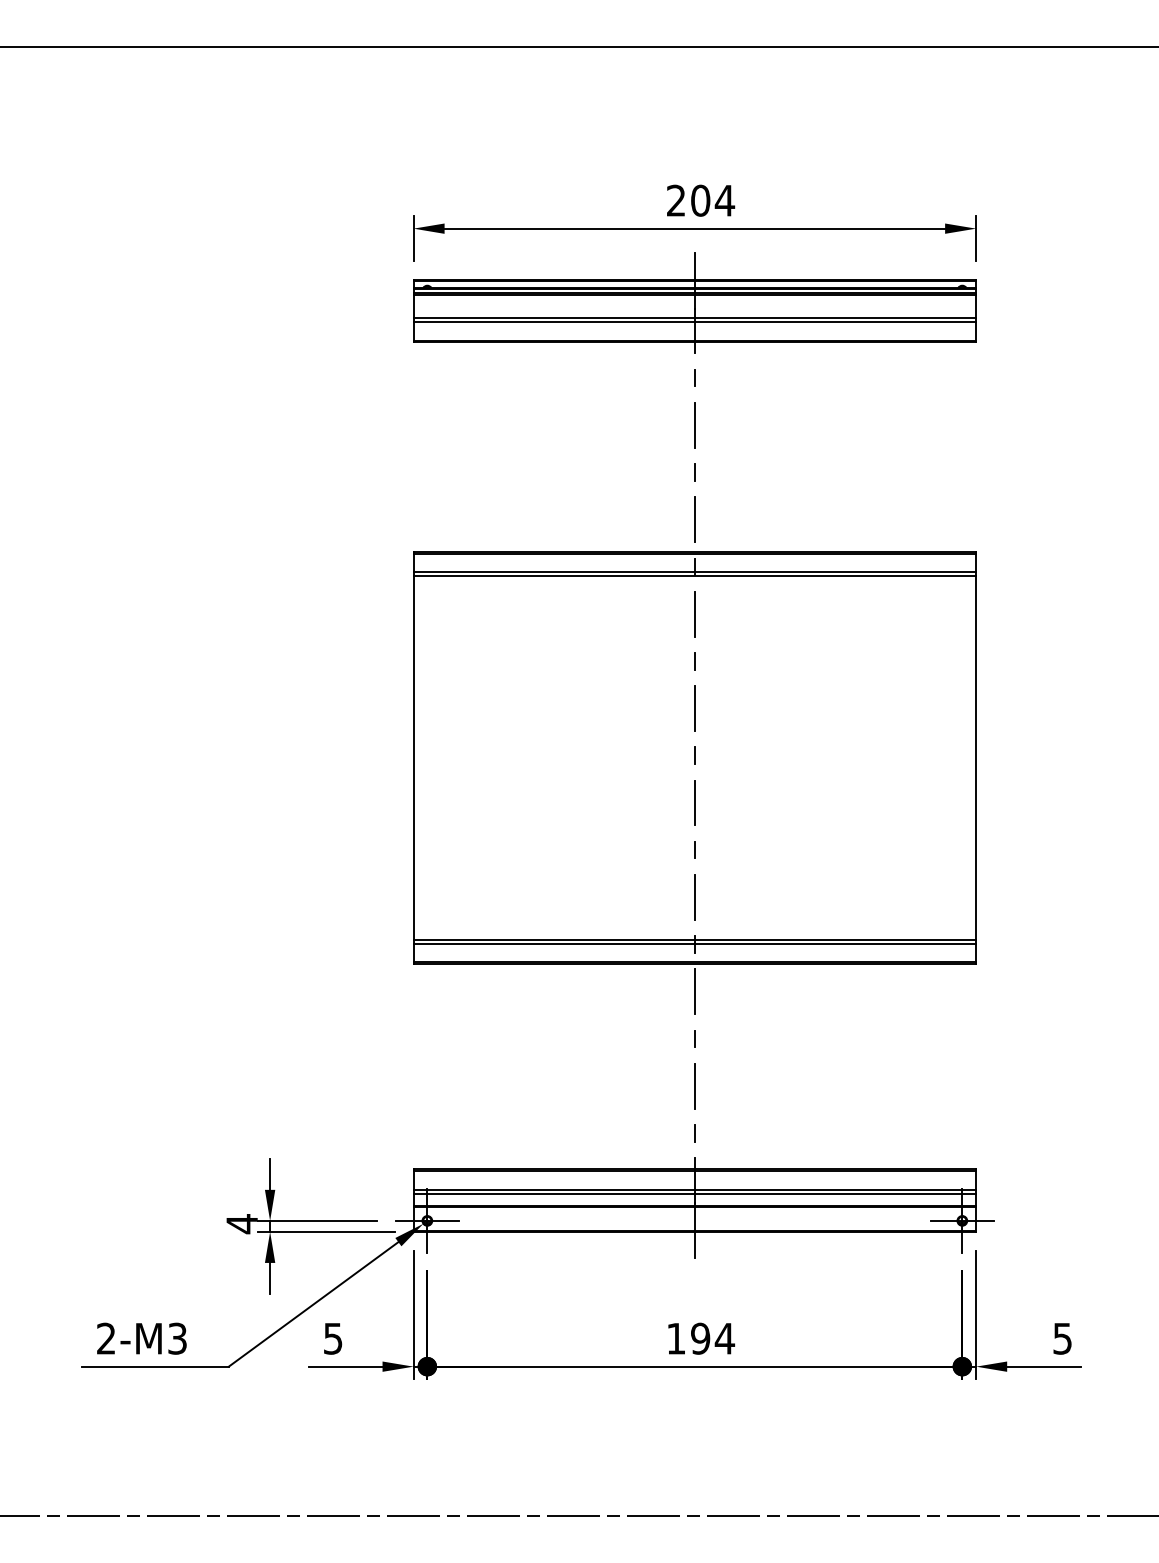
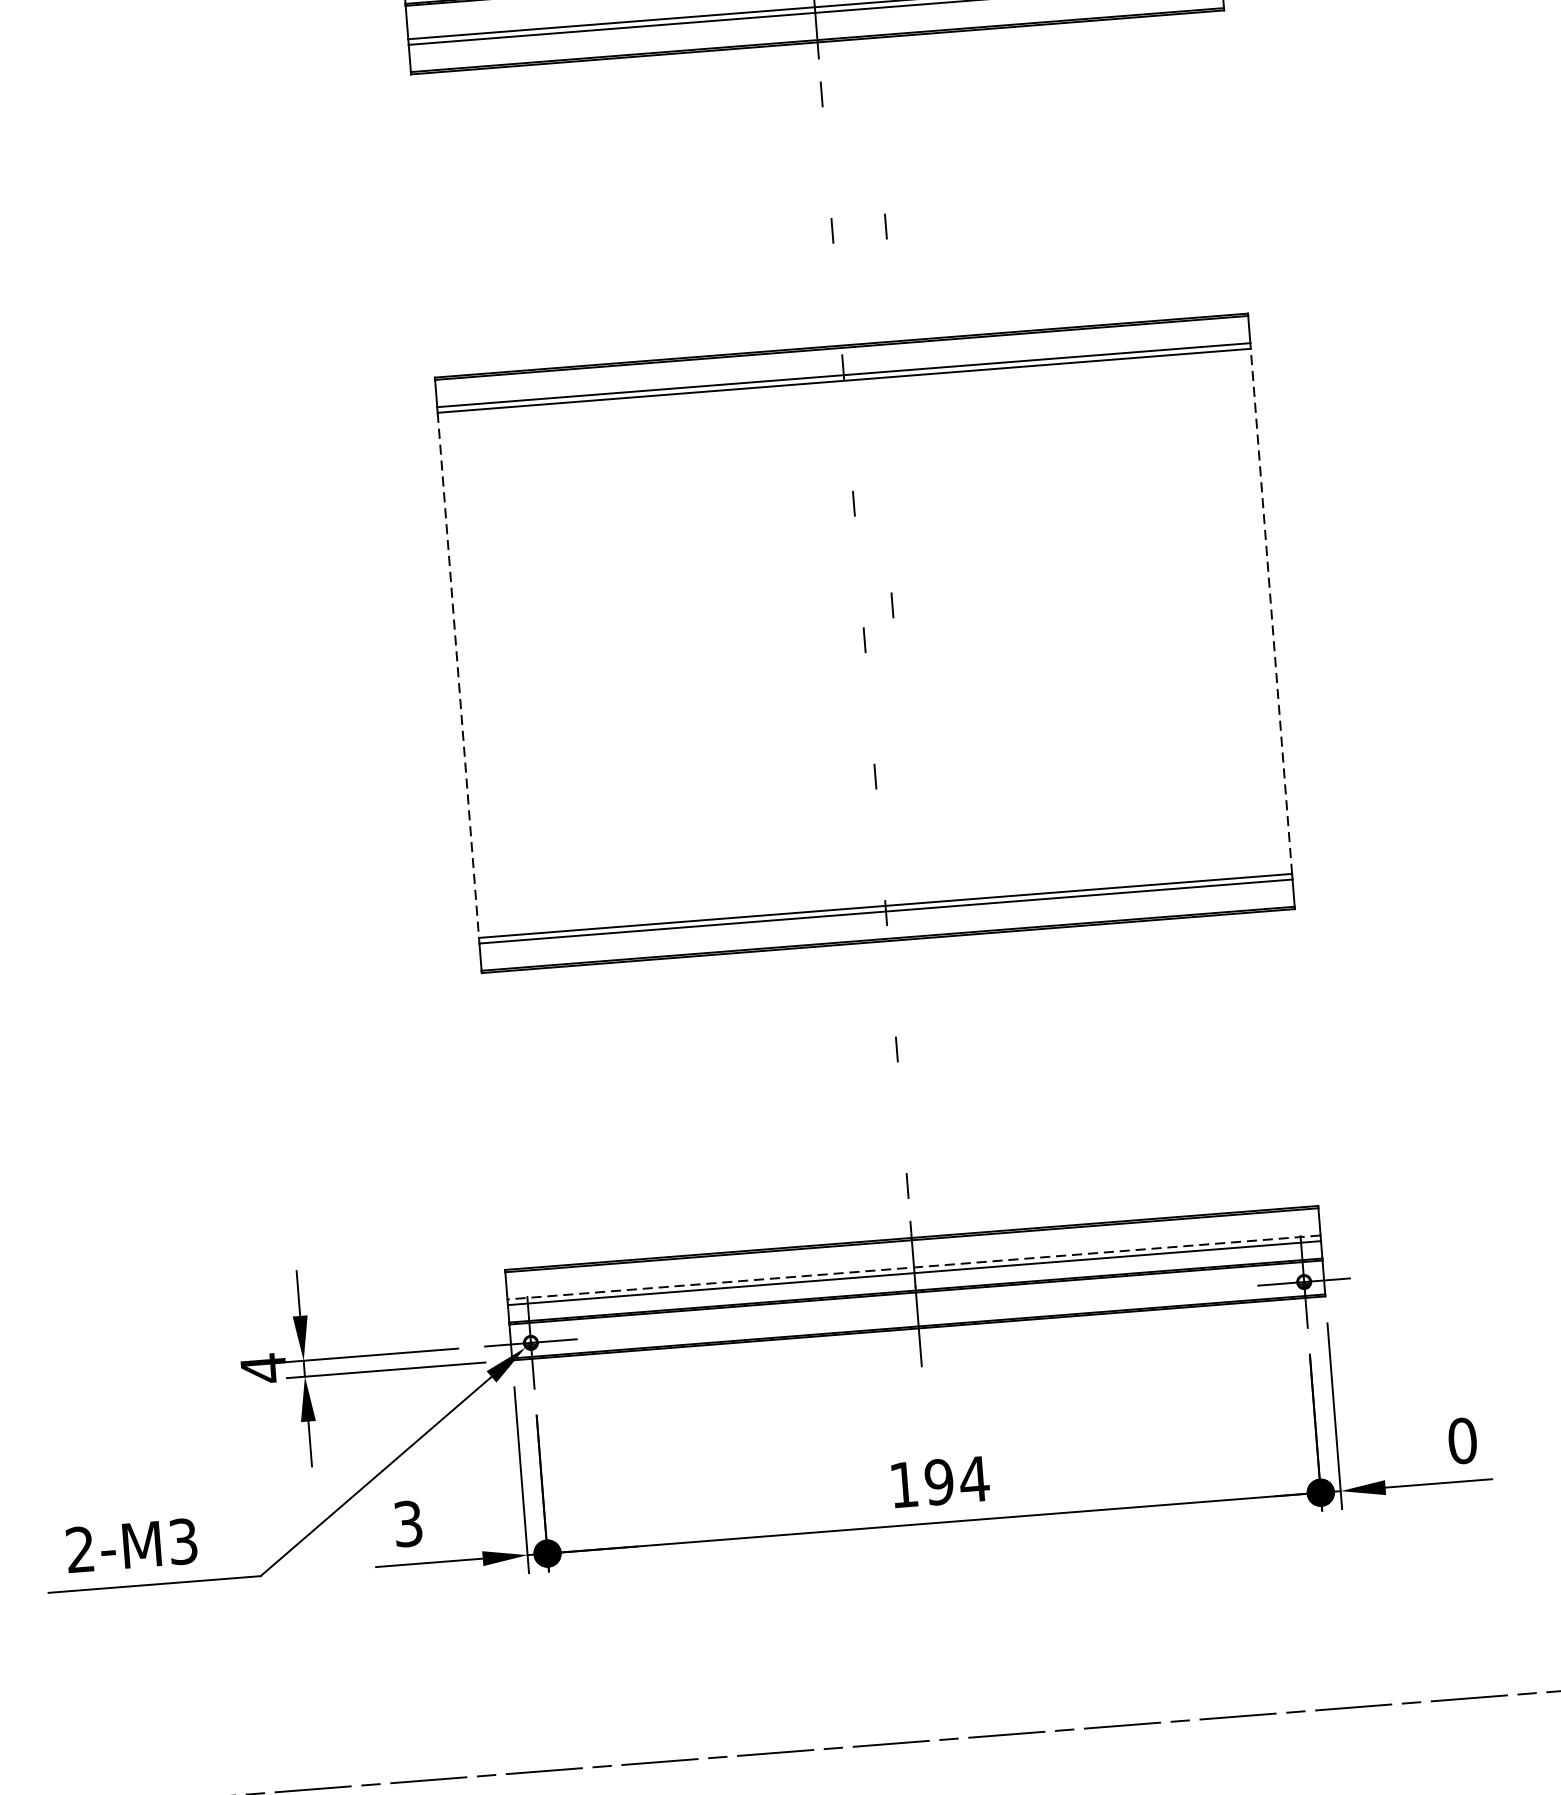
line: (694, 425) -> (826, 162), removed
line: (731, 472) -> (885, 226), added
line: (694, 519) -> (837, 298), removed
line: (694, 613) -> (847, 434), removed
line: (694, 708) -> (858, 571), removed
line: (715, 733) -> (891, 605), added
line: (413, 757) -> (458, 674), solid -> dashed
line: (976, 757) -> (1271, 610), solid -> dashed
line: (694, 802) -> (869, 707), removed
line: (694, 896) -> (880, 843), removed
line: (694, 991) -> (890, 980), removed
line: (694, 1086) -> (901, 1118), removed
line: (694, 1189) -> (913, 1267), solid -> dashed
text: (333, 1338) -> (408, 1523), 5 -> 3
text: (1062, 1338) -> (1462, 1440), 5 -> 0

